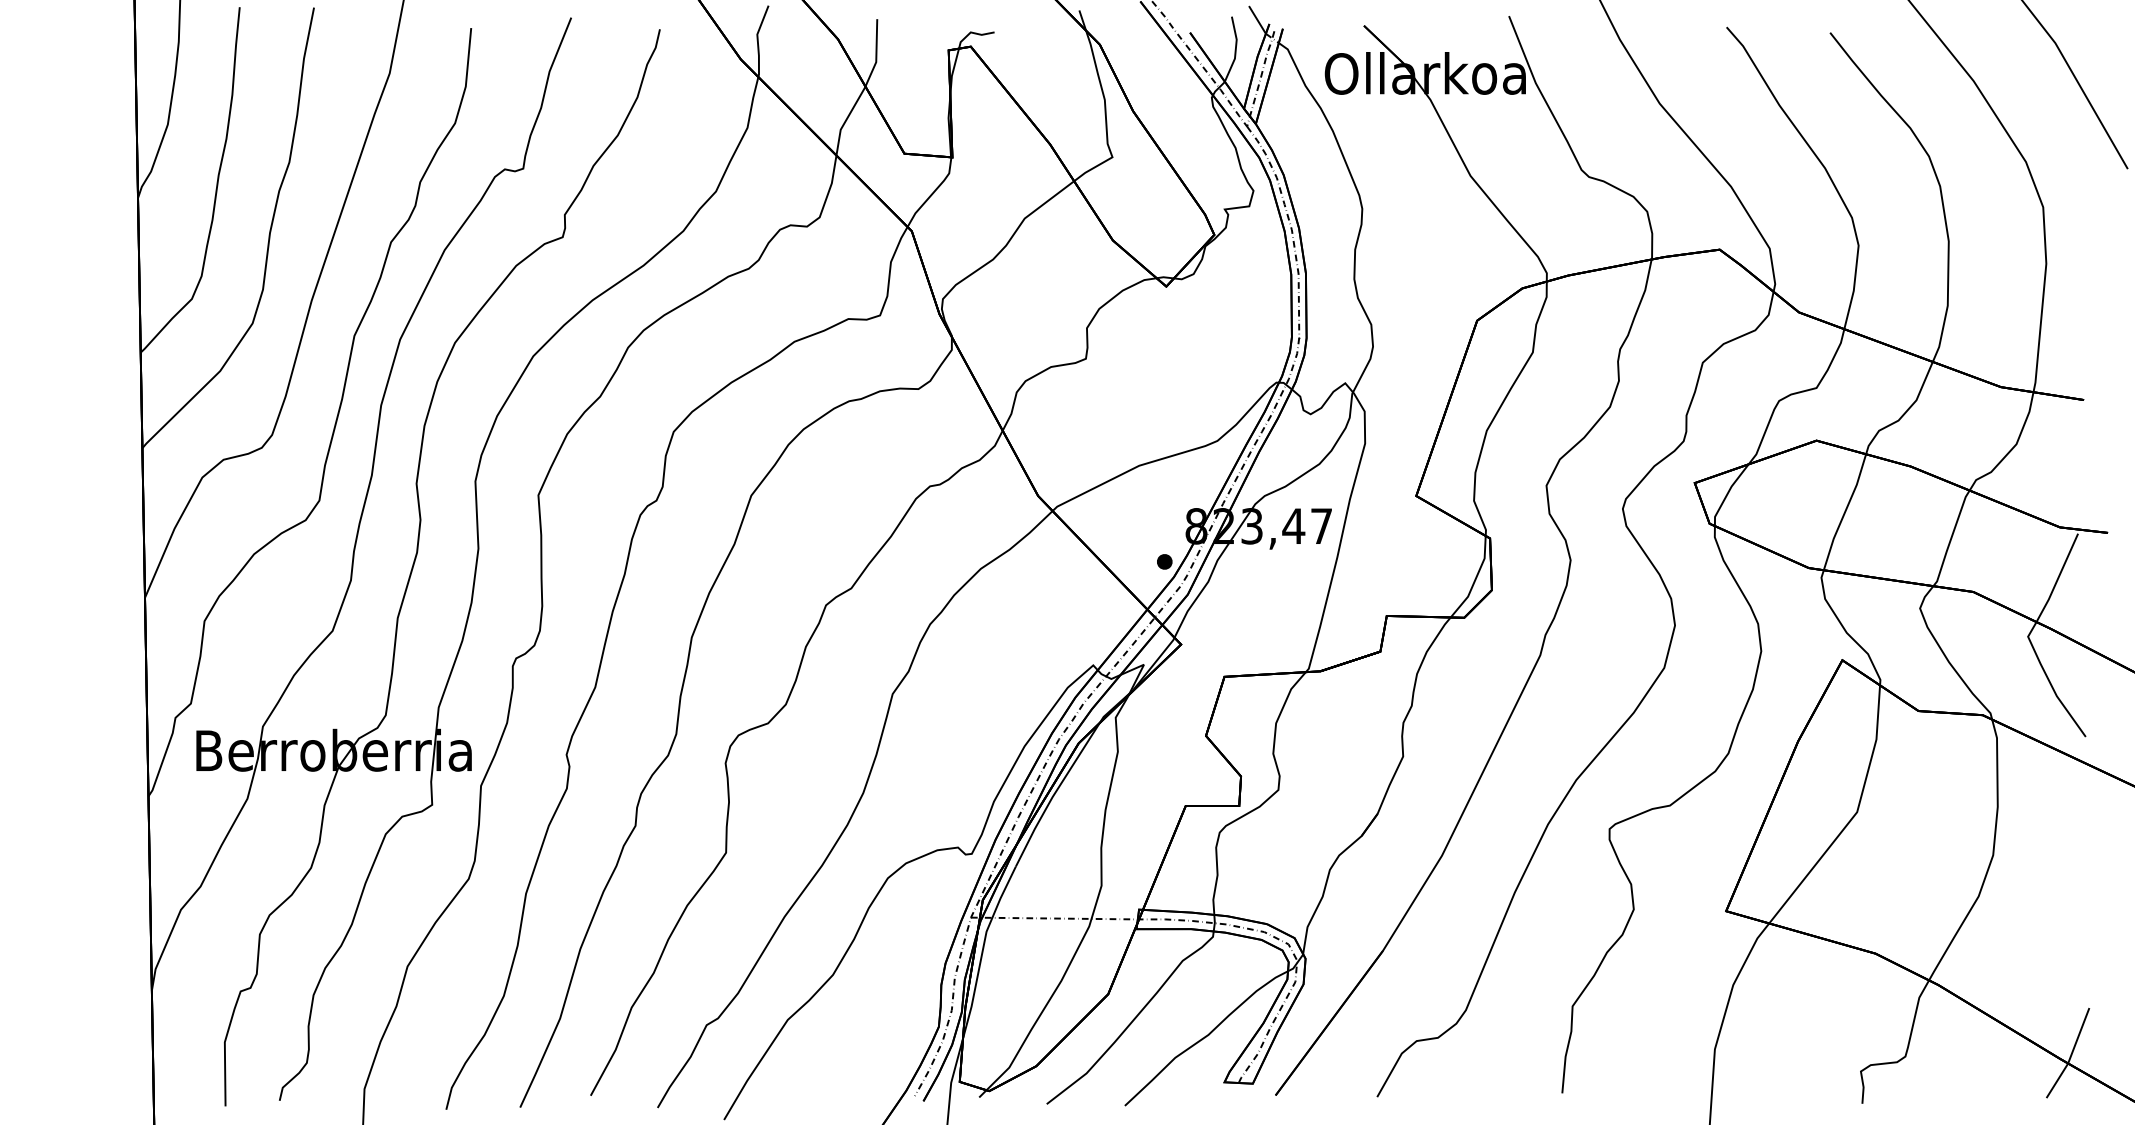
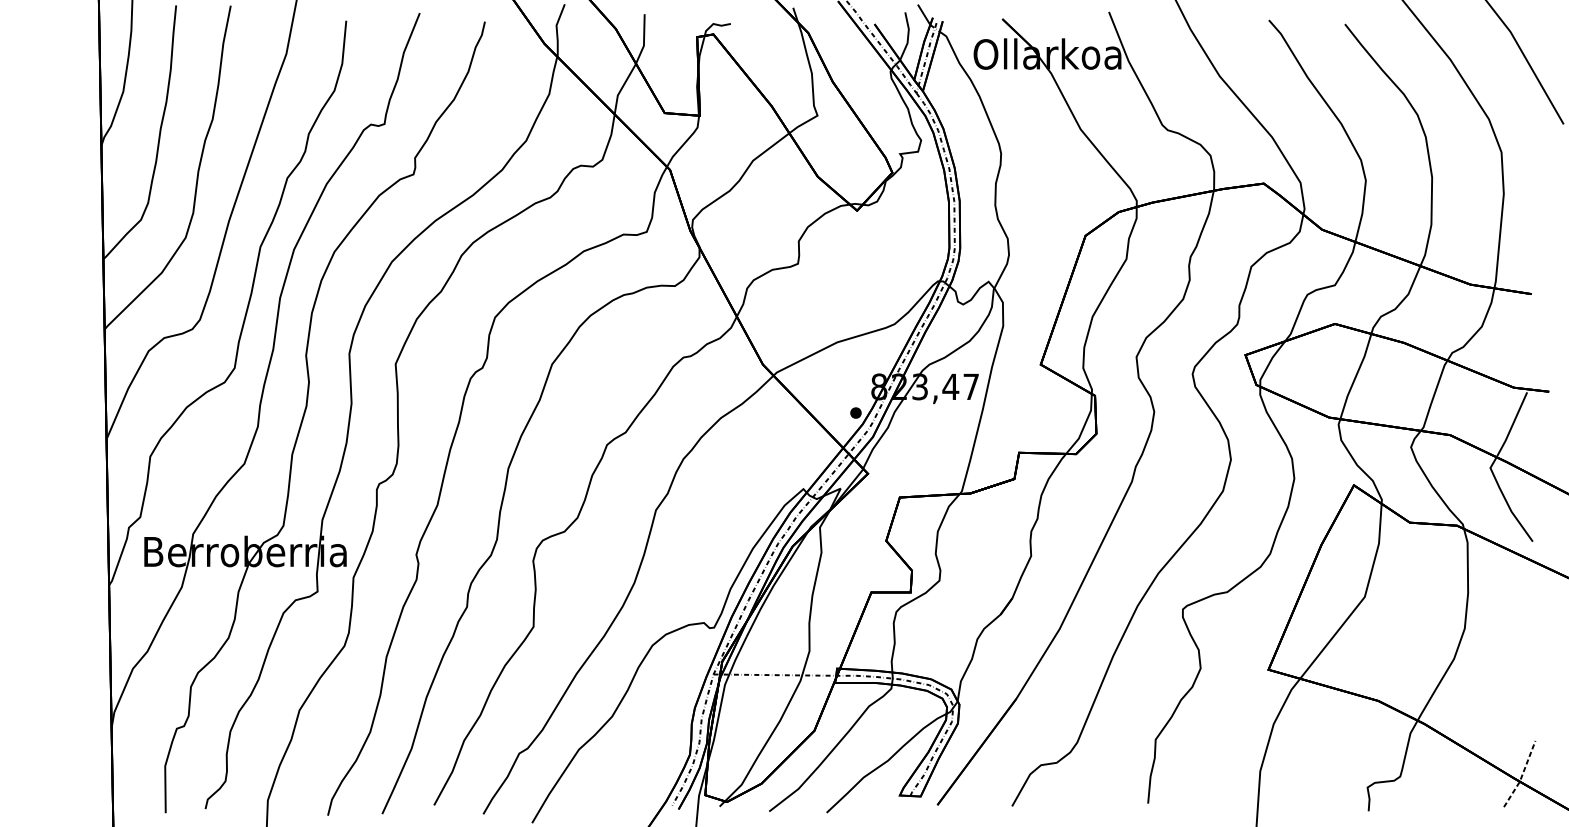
line: (2071, 1055) -> (1522, 775), solid -> dashed

